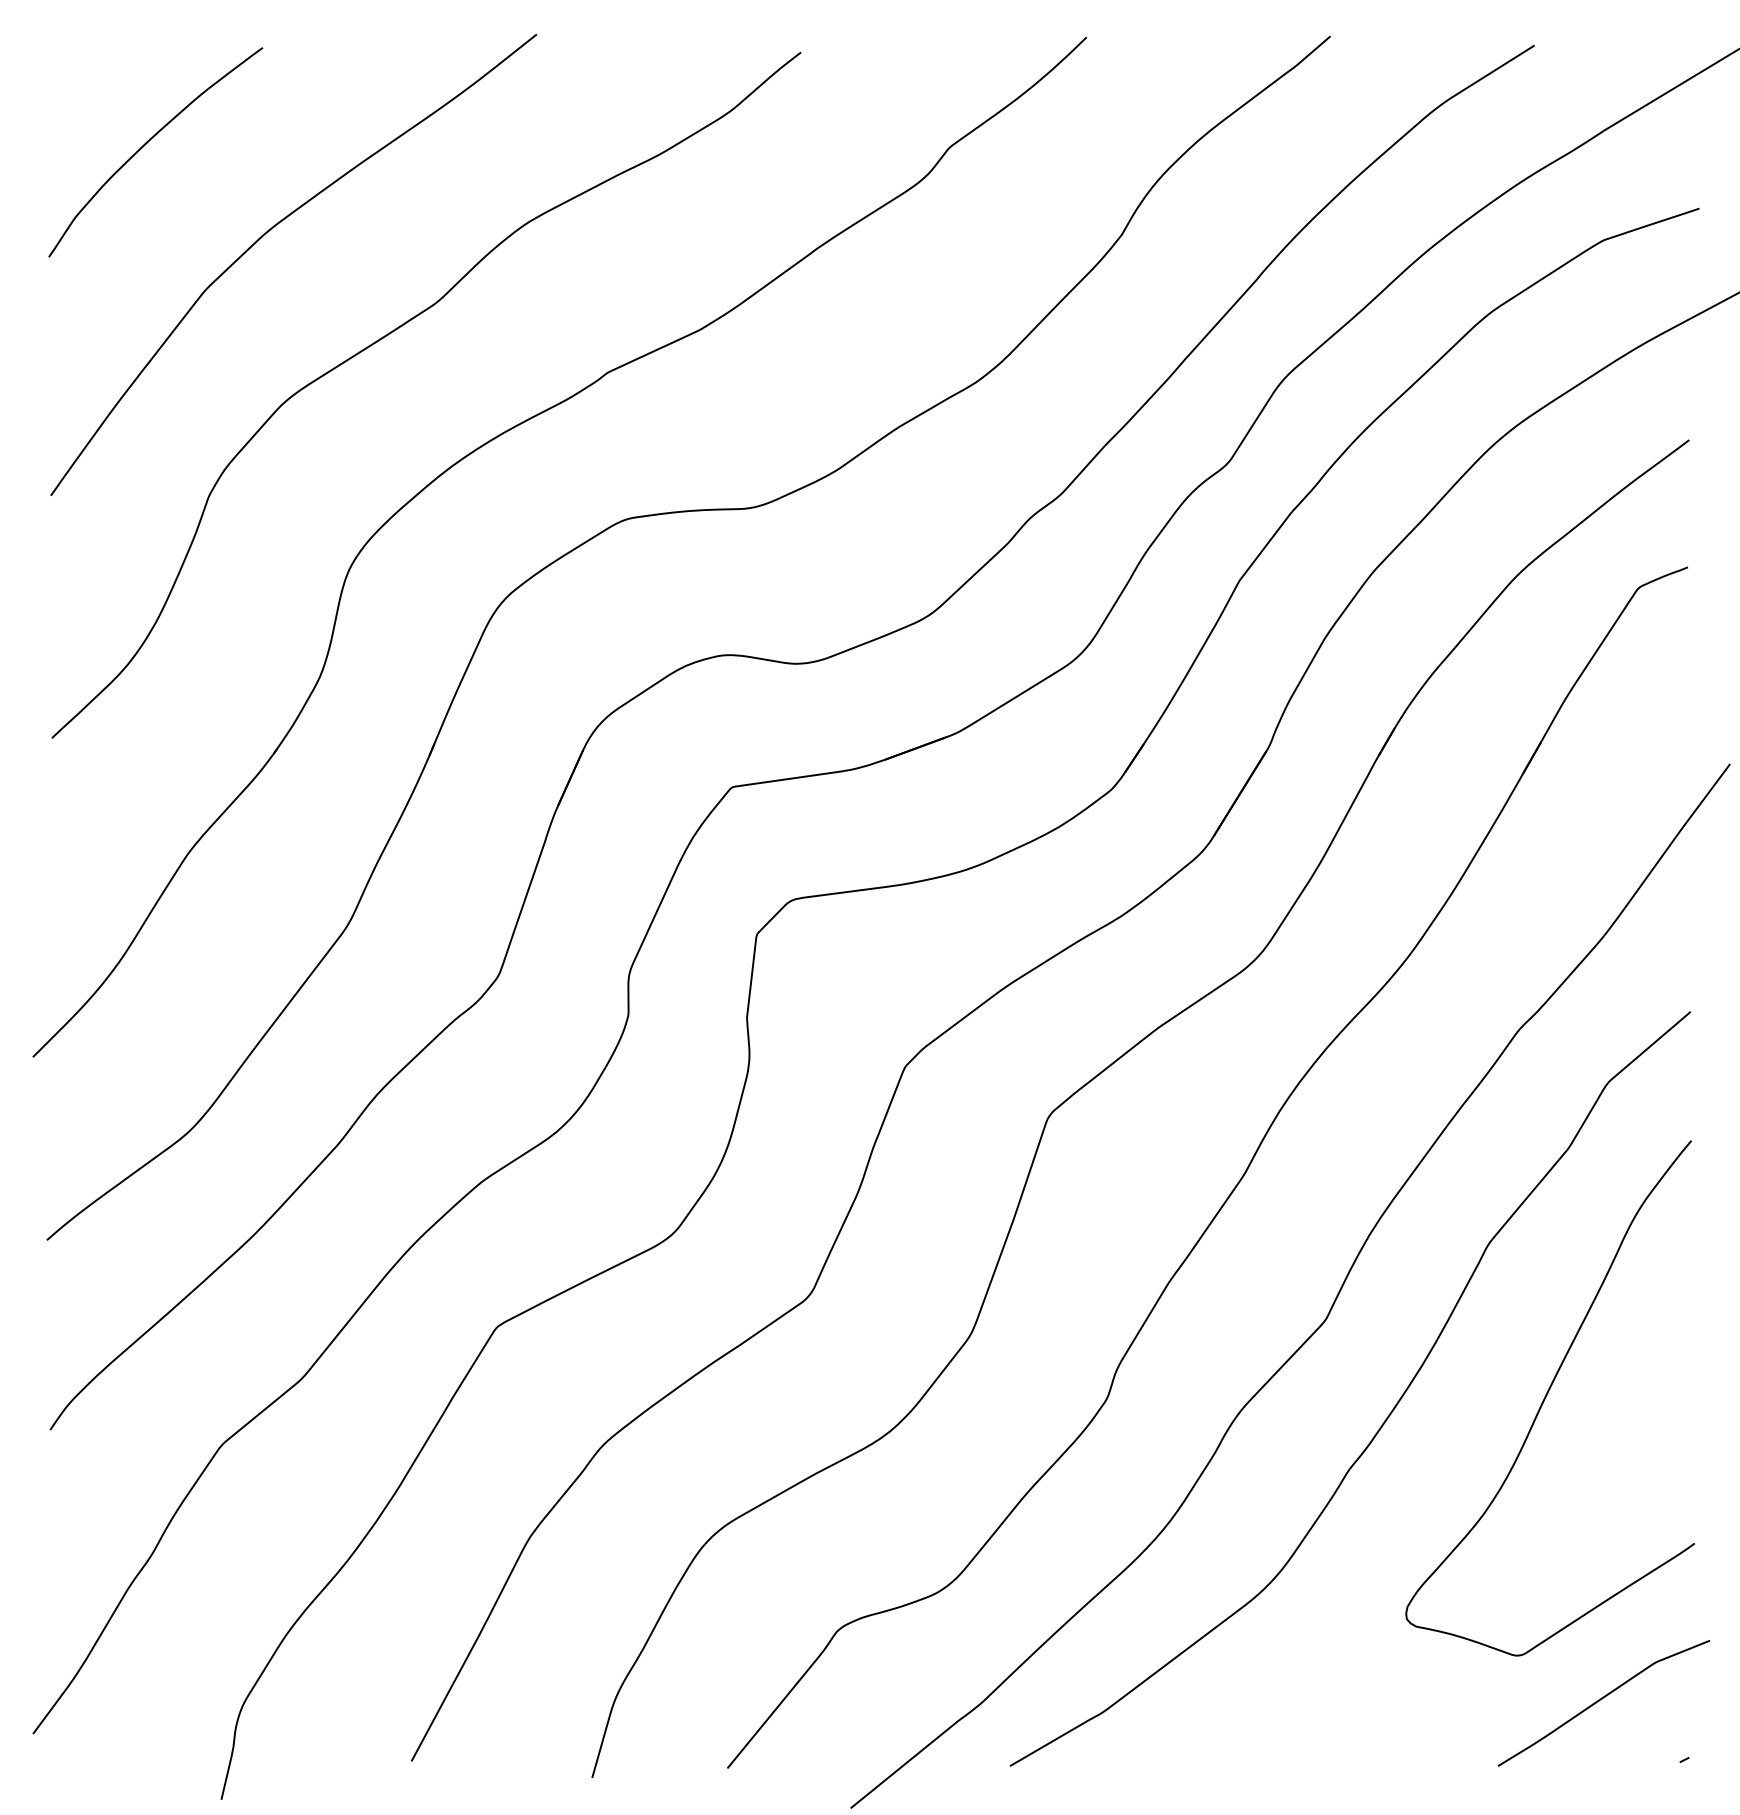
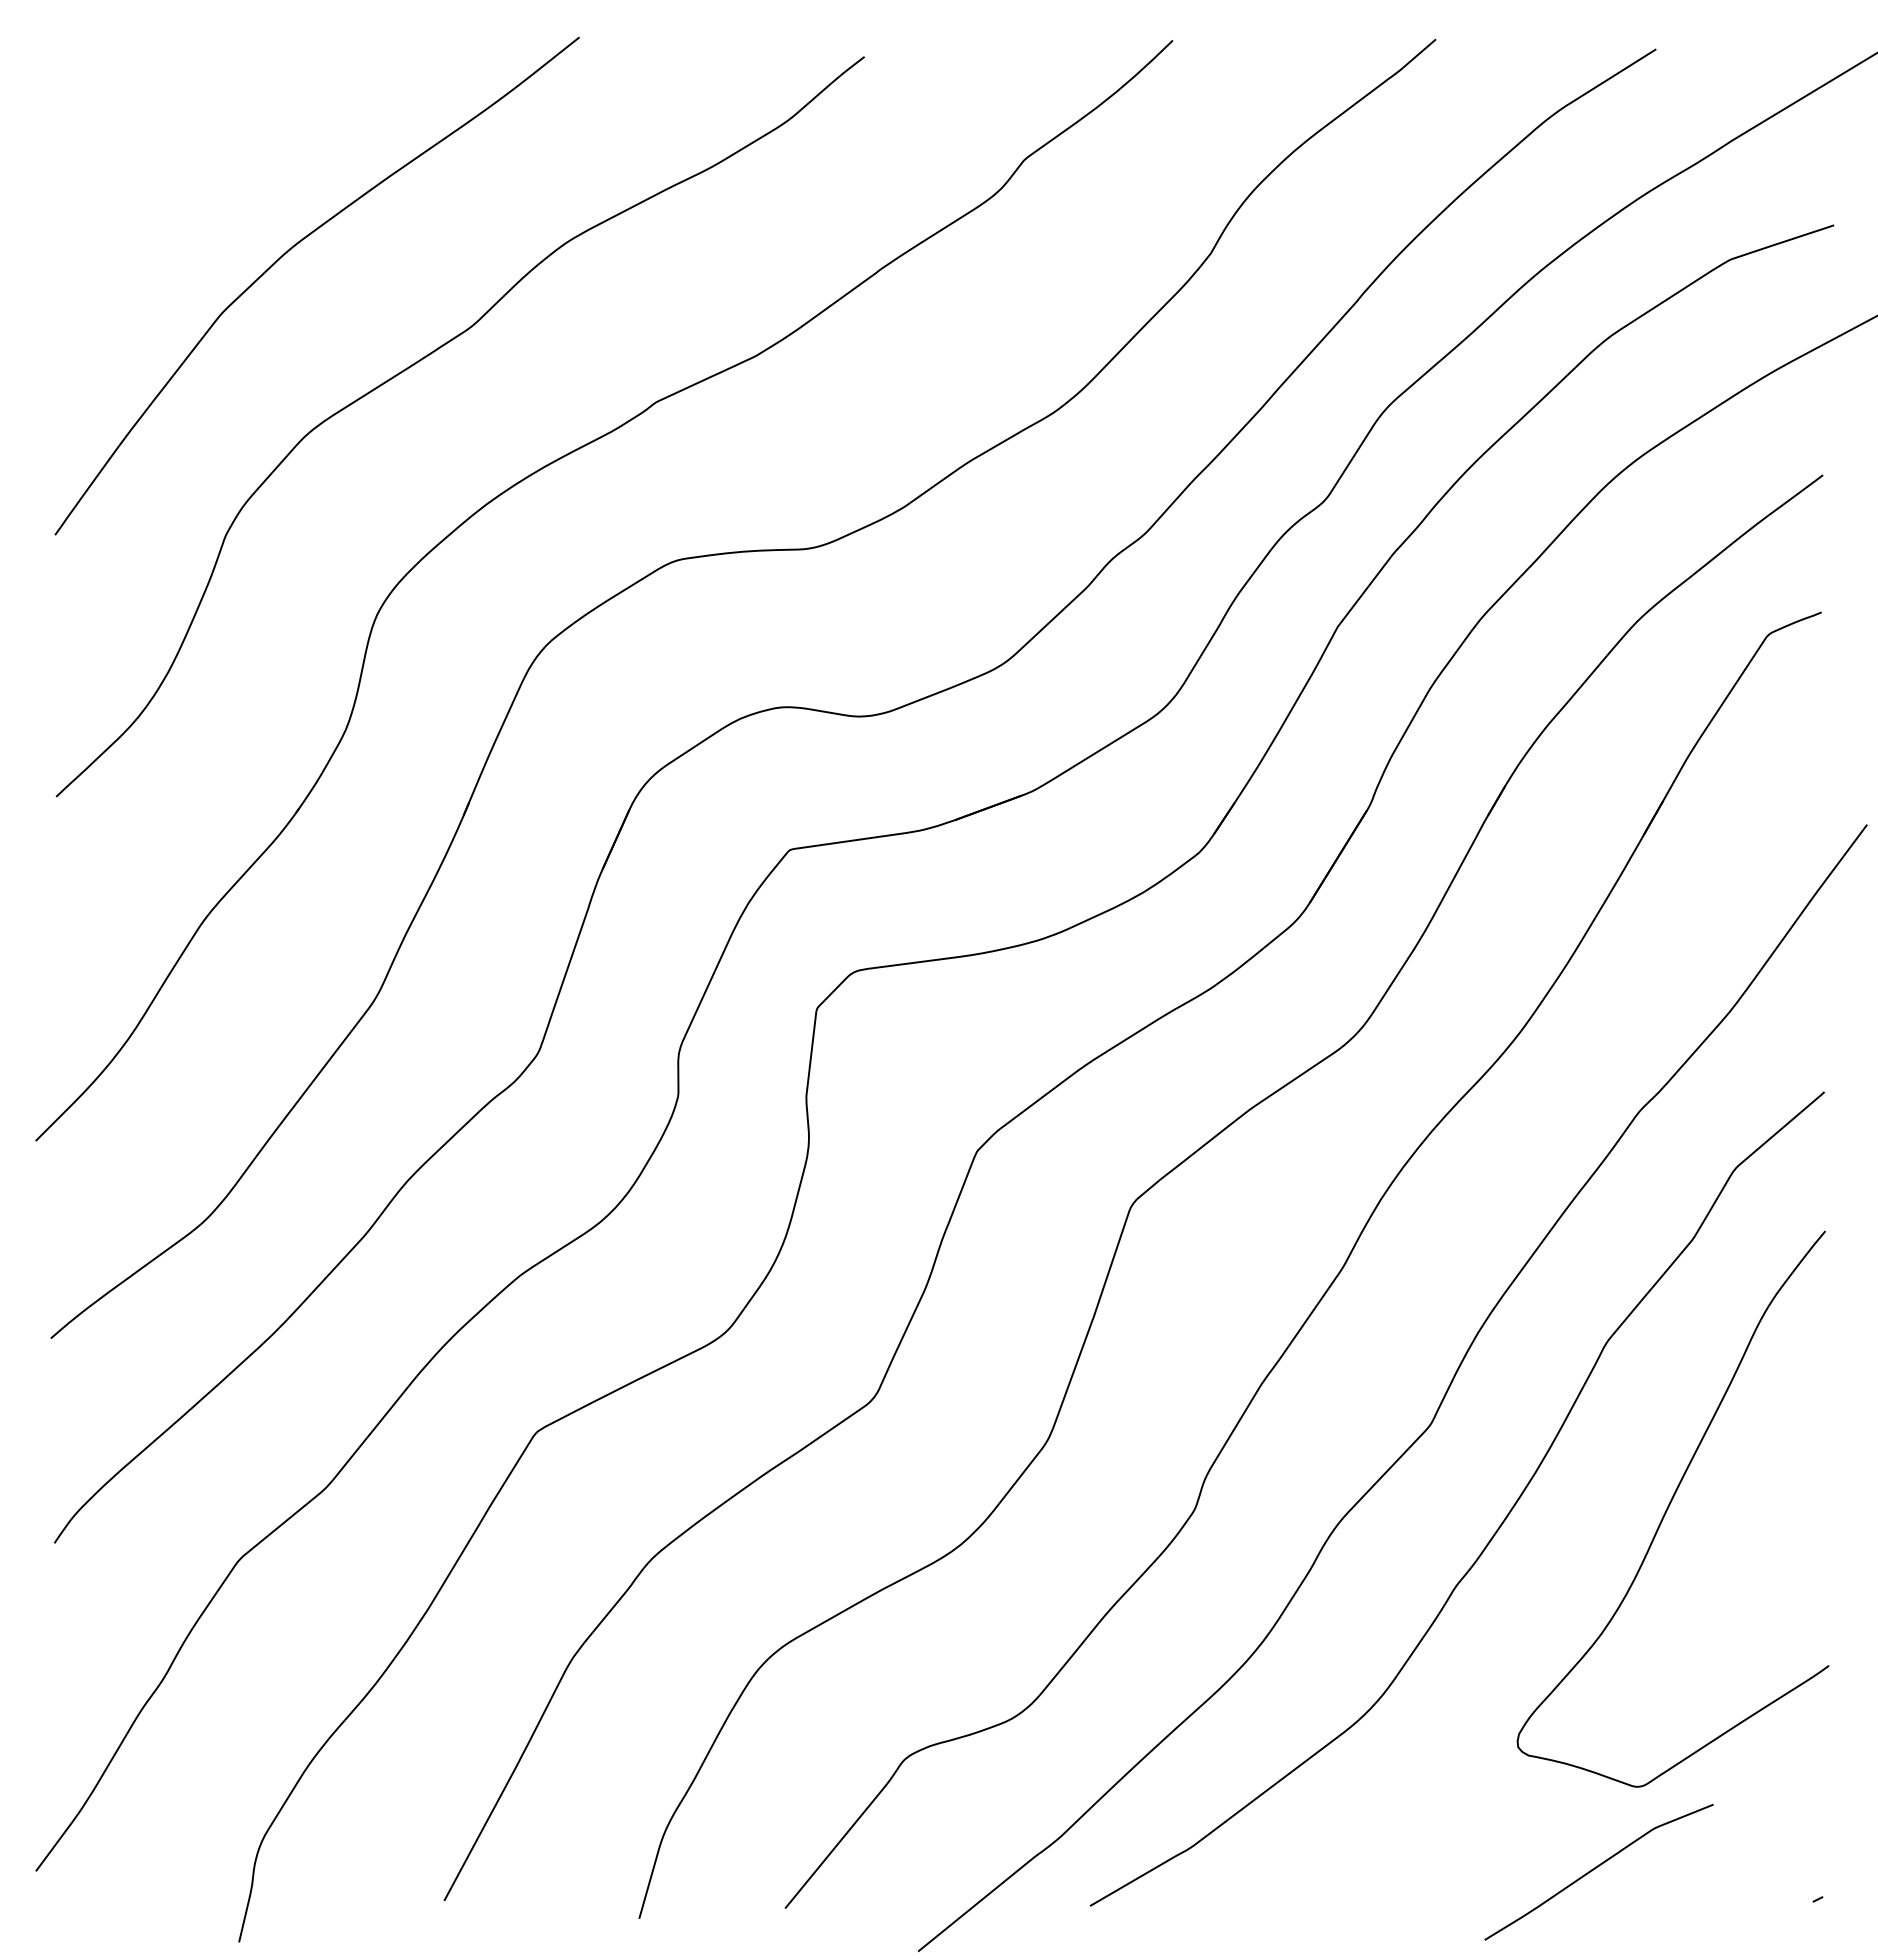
curve: (147, 142) -> (159, 154), removed
curve: (1600, 1700) -> (1595, 1869), moved

